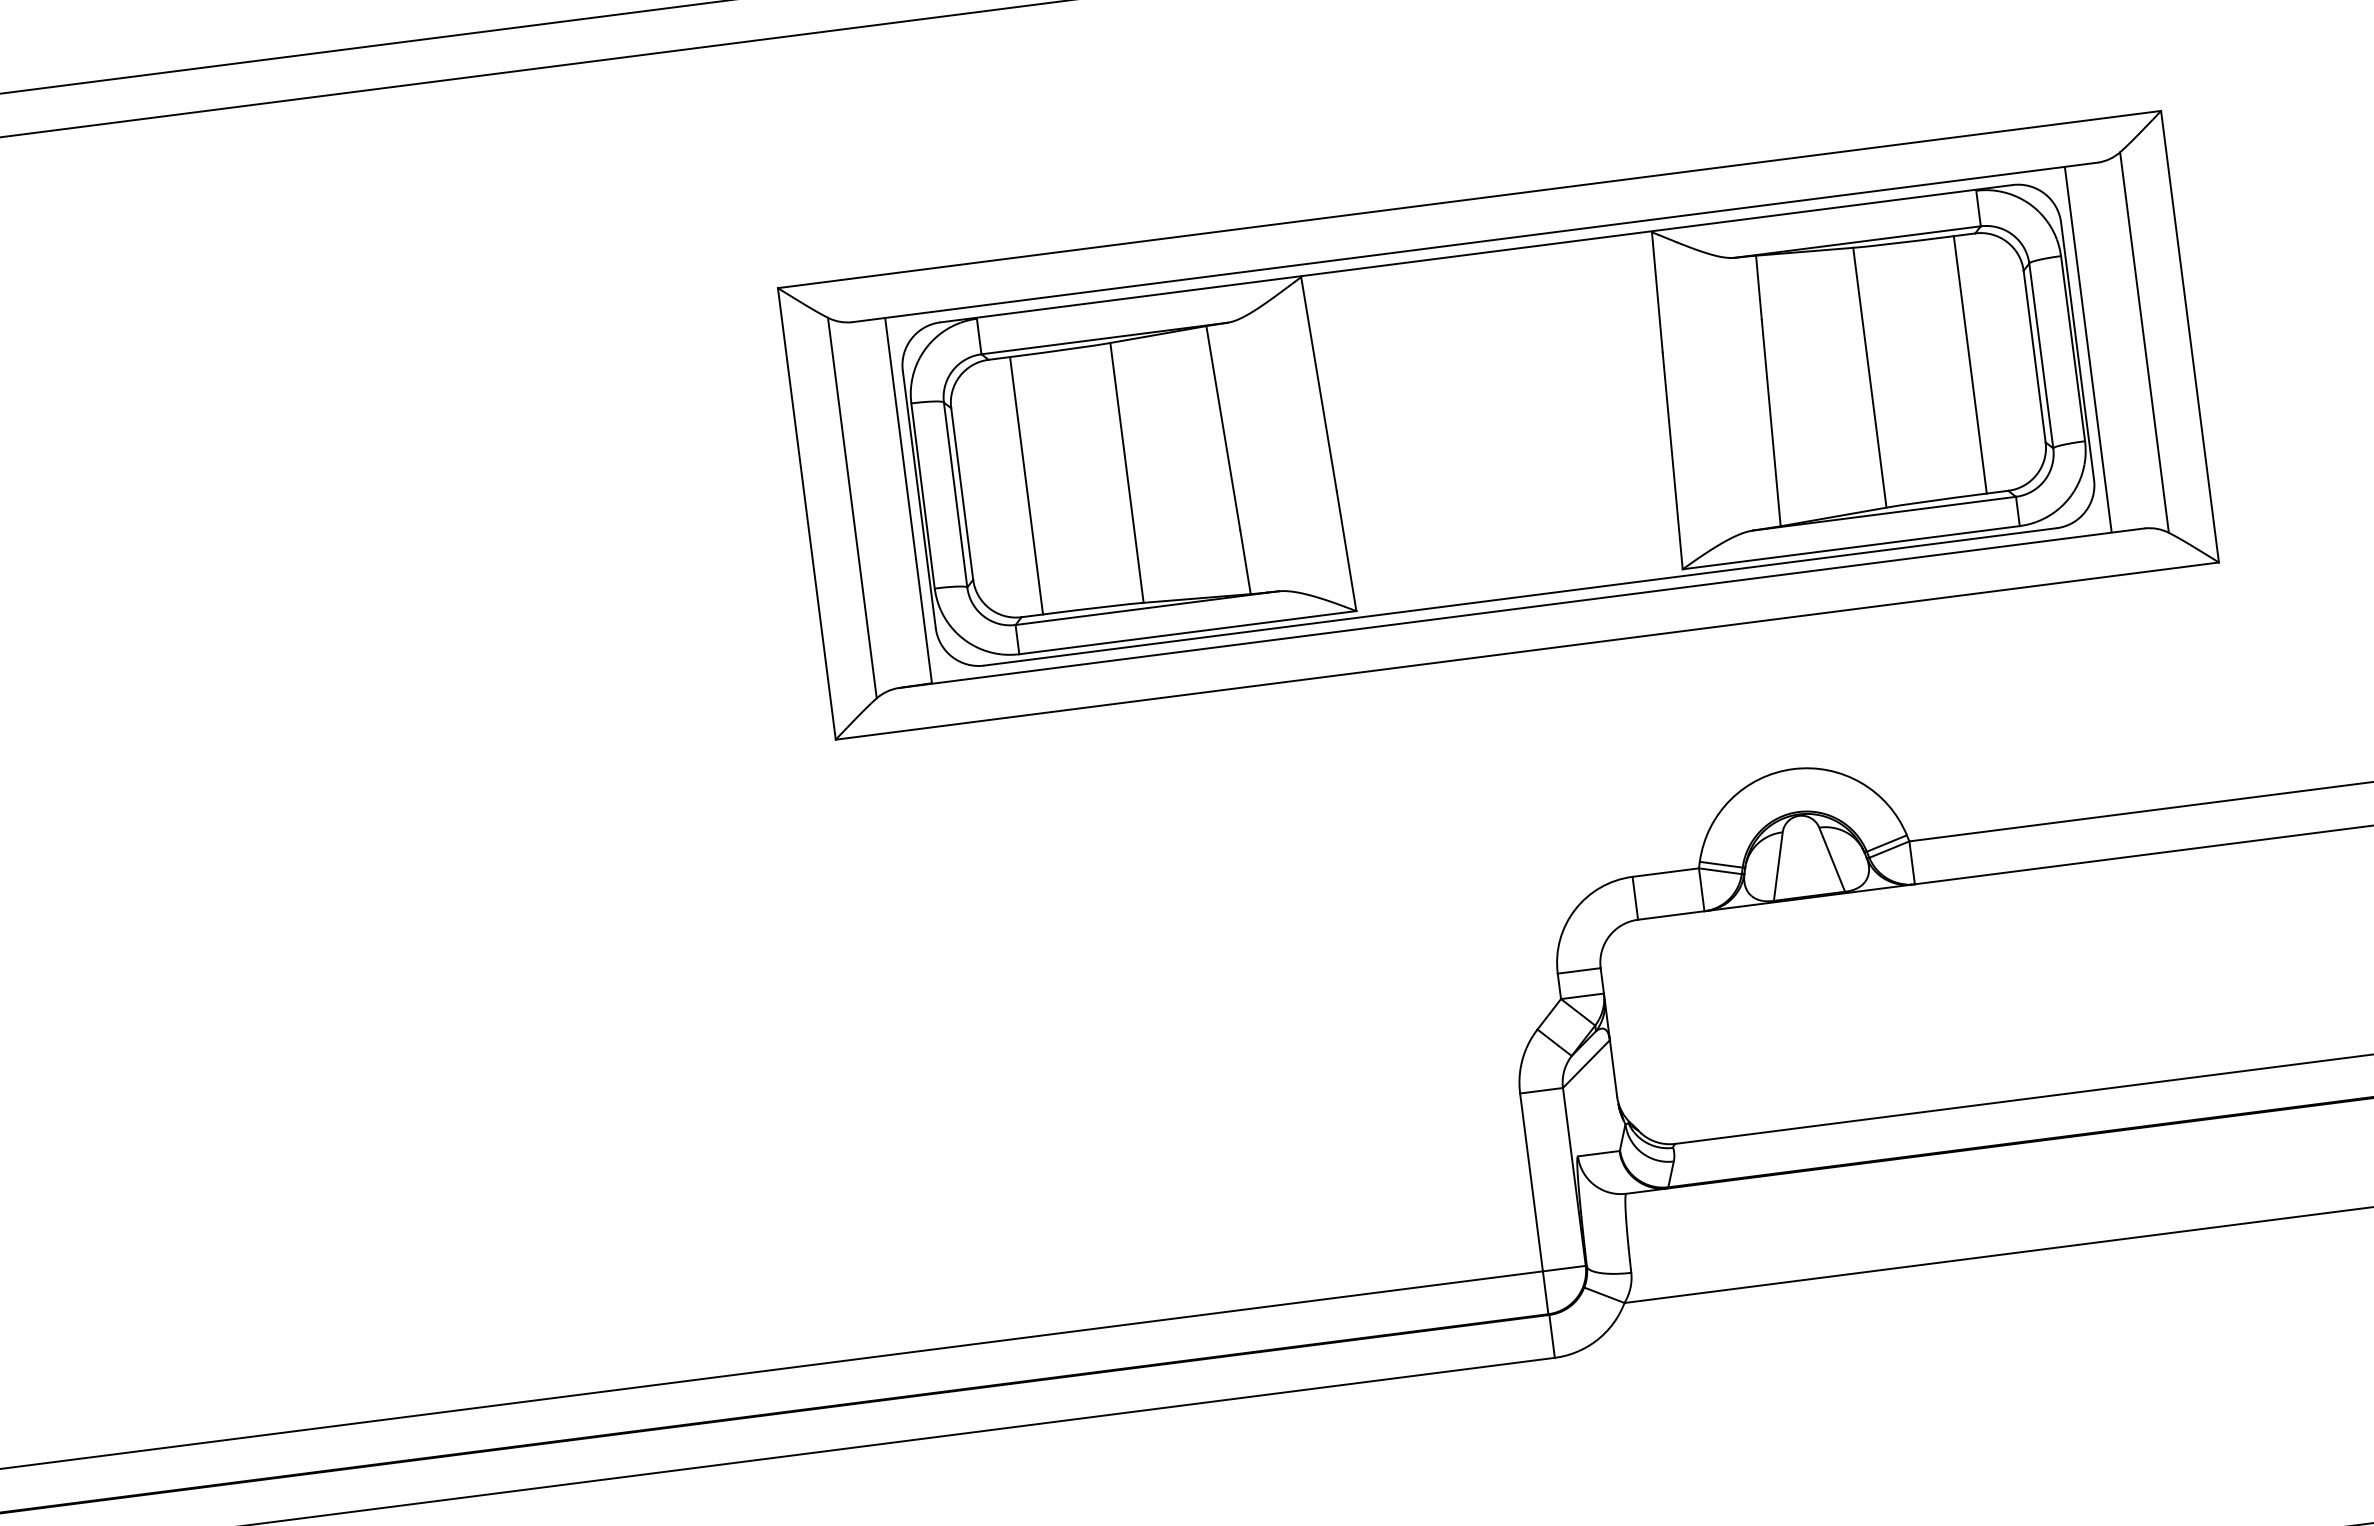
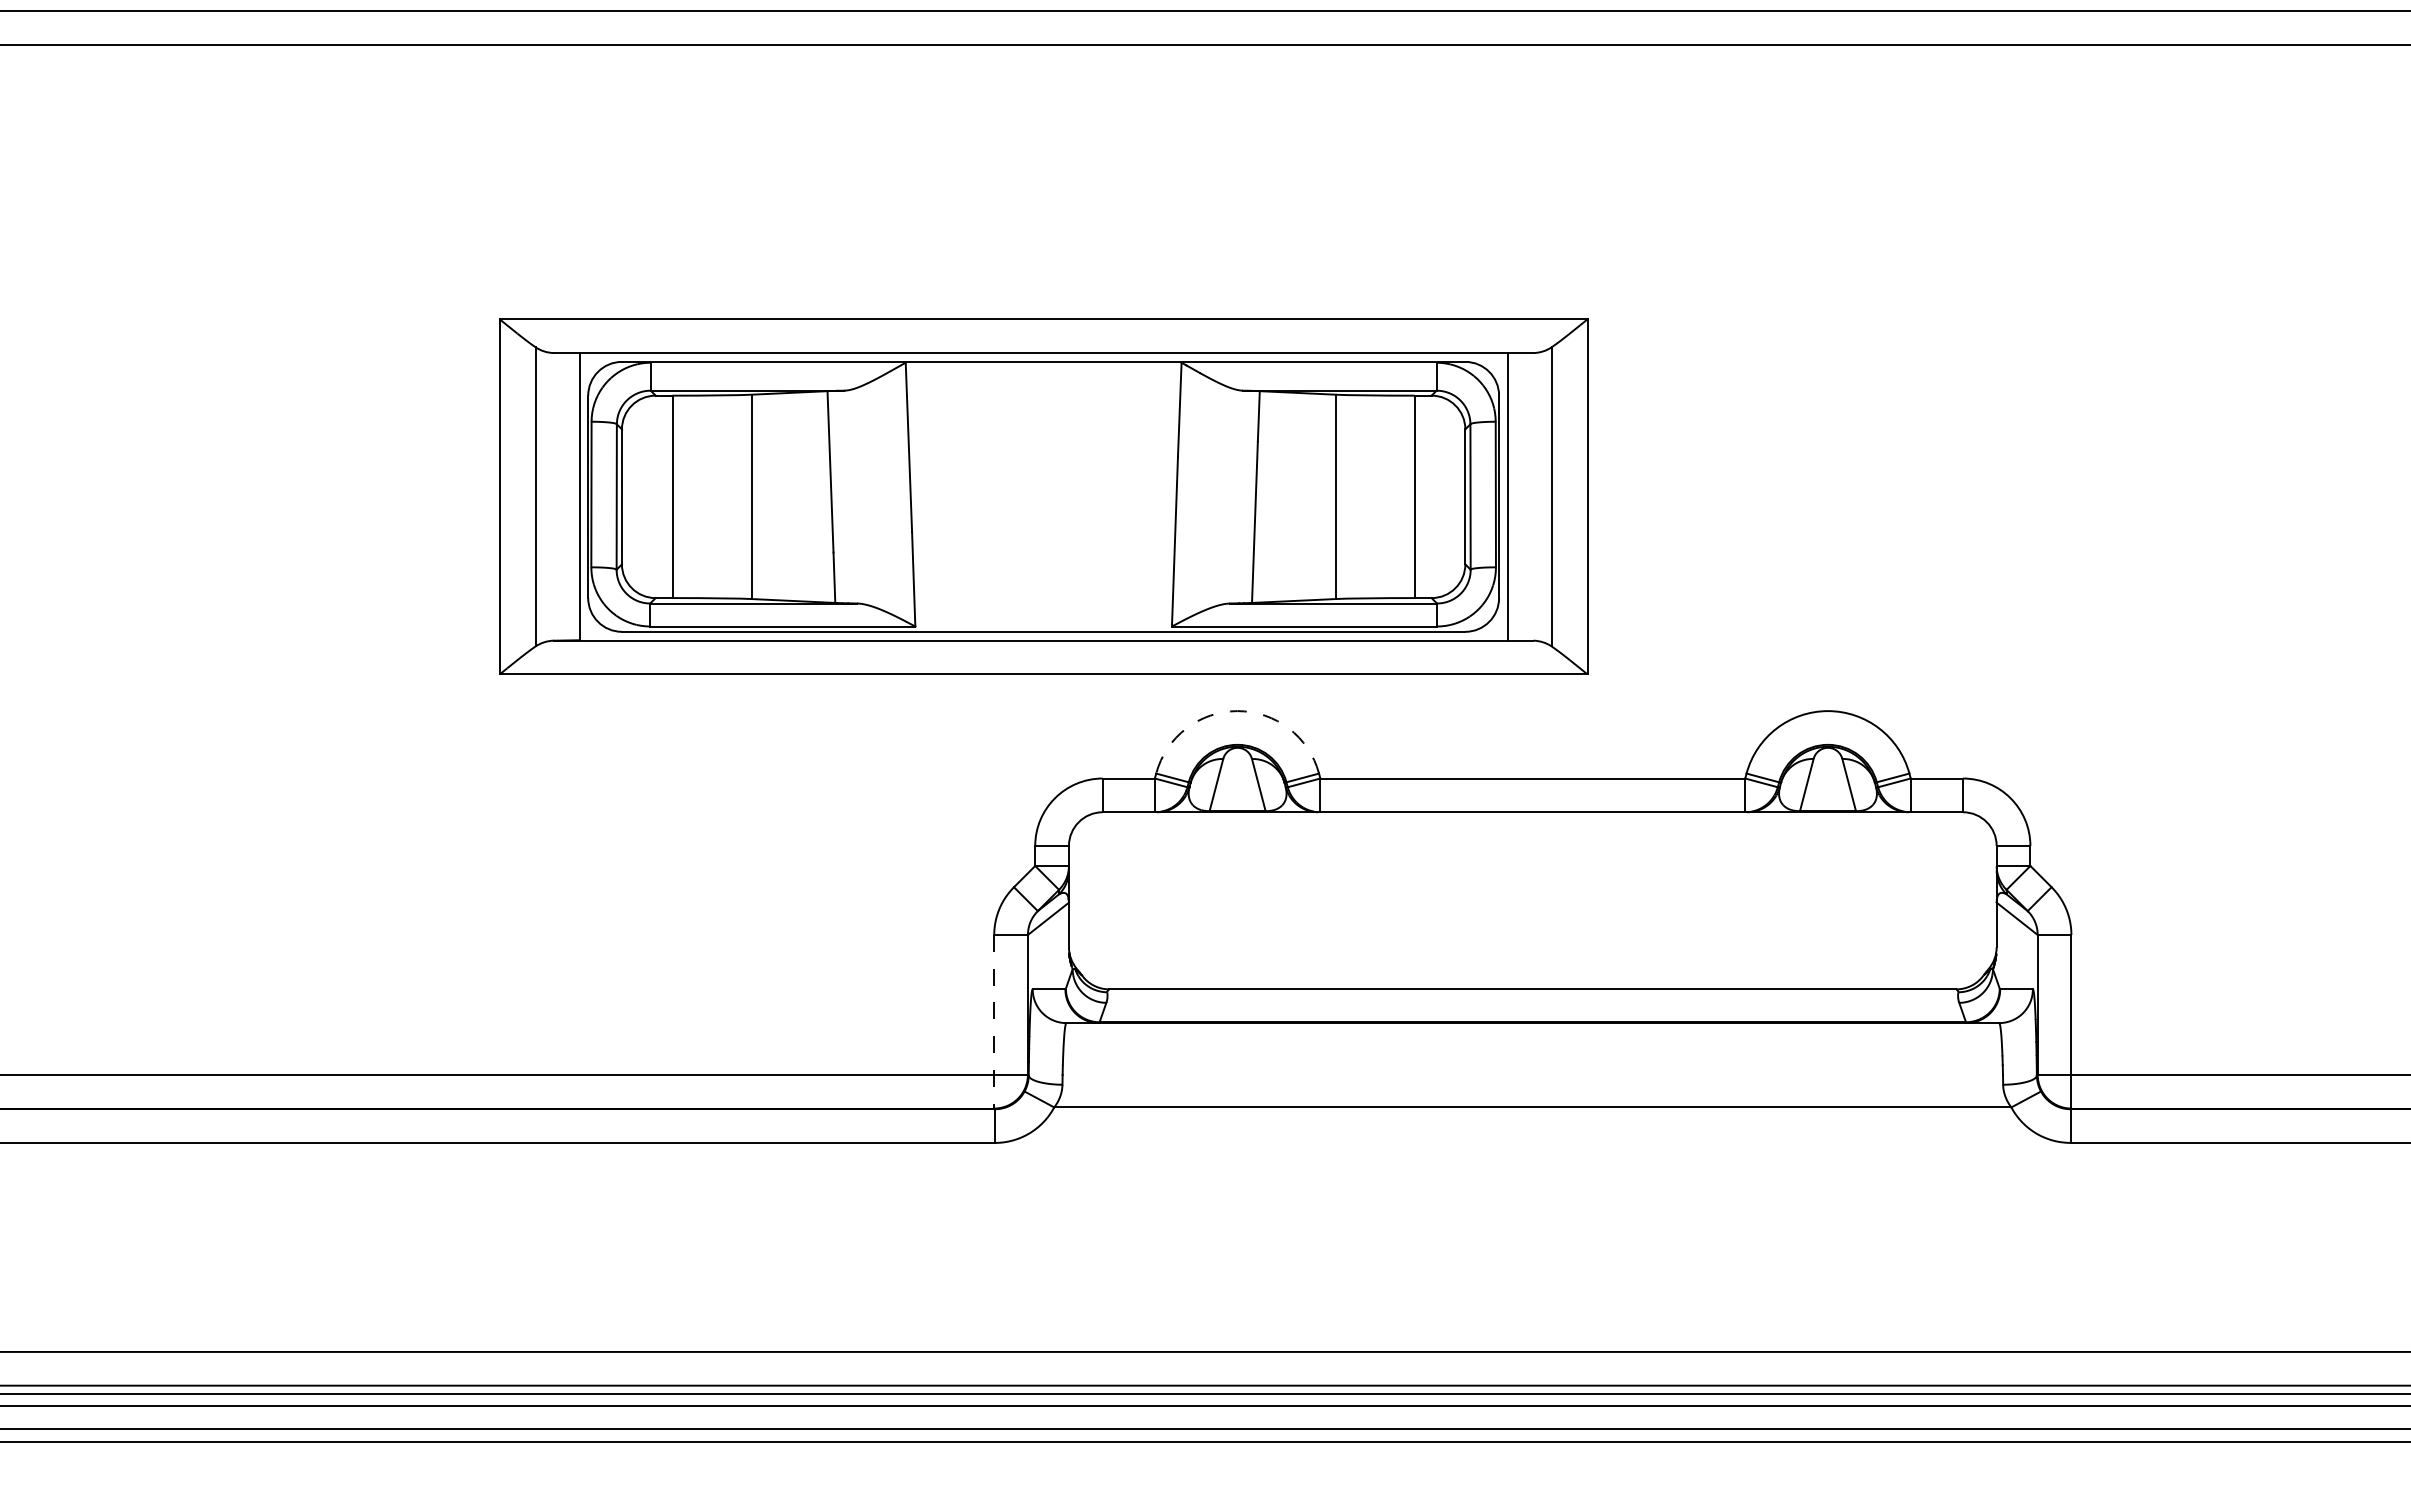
part: (1498, 424) -> (1043, 496), moved
arc: (1793, 769) -> (1237, 711), solid -> dashed
line: (1534, 1203) -> (994, 1021), solid -> dashed

